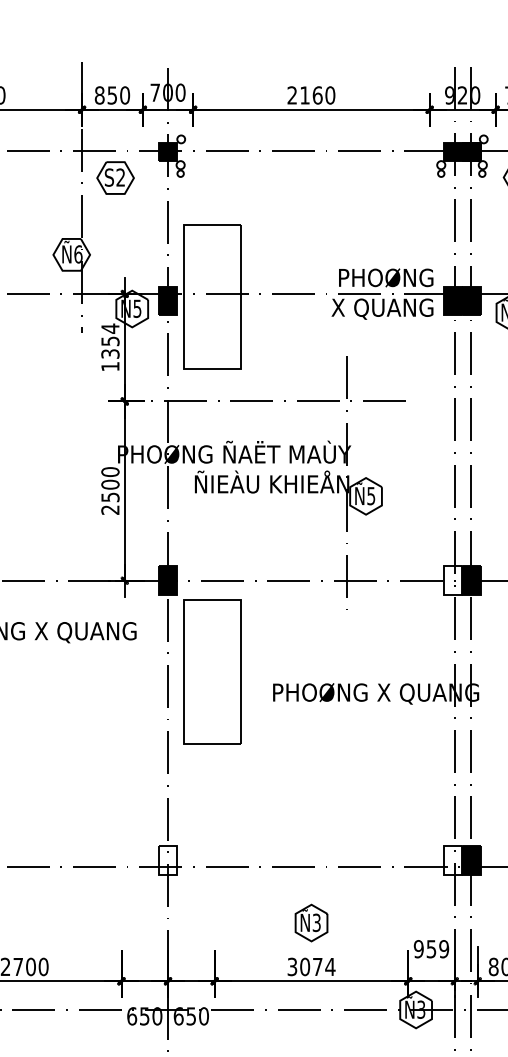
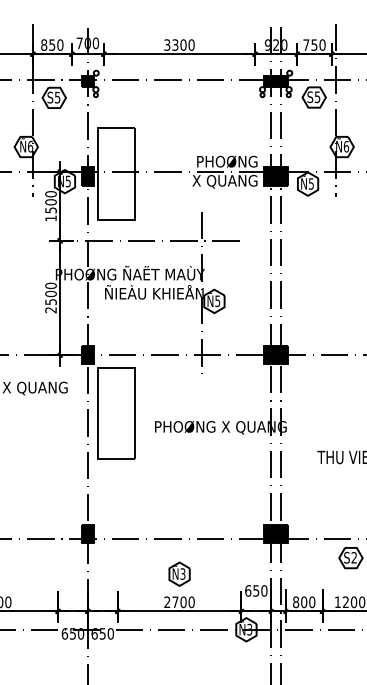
text: (305, 94) -> (175, 44), 2160 -> 3300
text: (120, 177) -> (57, 97), S2 -> S5
text: (109, 340) -> (50, 201), 1354 -> 1500
fill: (452, 580) -> (269, 355), added
fill: (167, 859) -> (87, 533), added
fill: (452, 859) -> (269, 533), added
text: (431, 948) -> (256, 590), 959 -> 650
text: (311, 967) -> (179, 602), 3074 -> 2700

